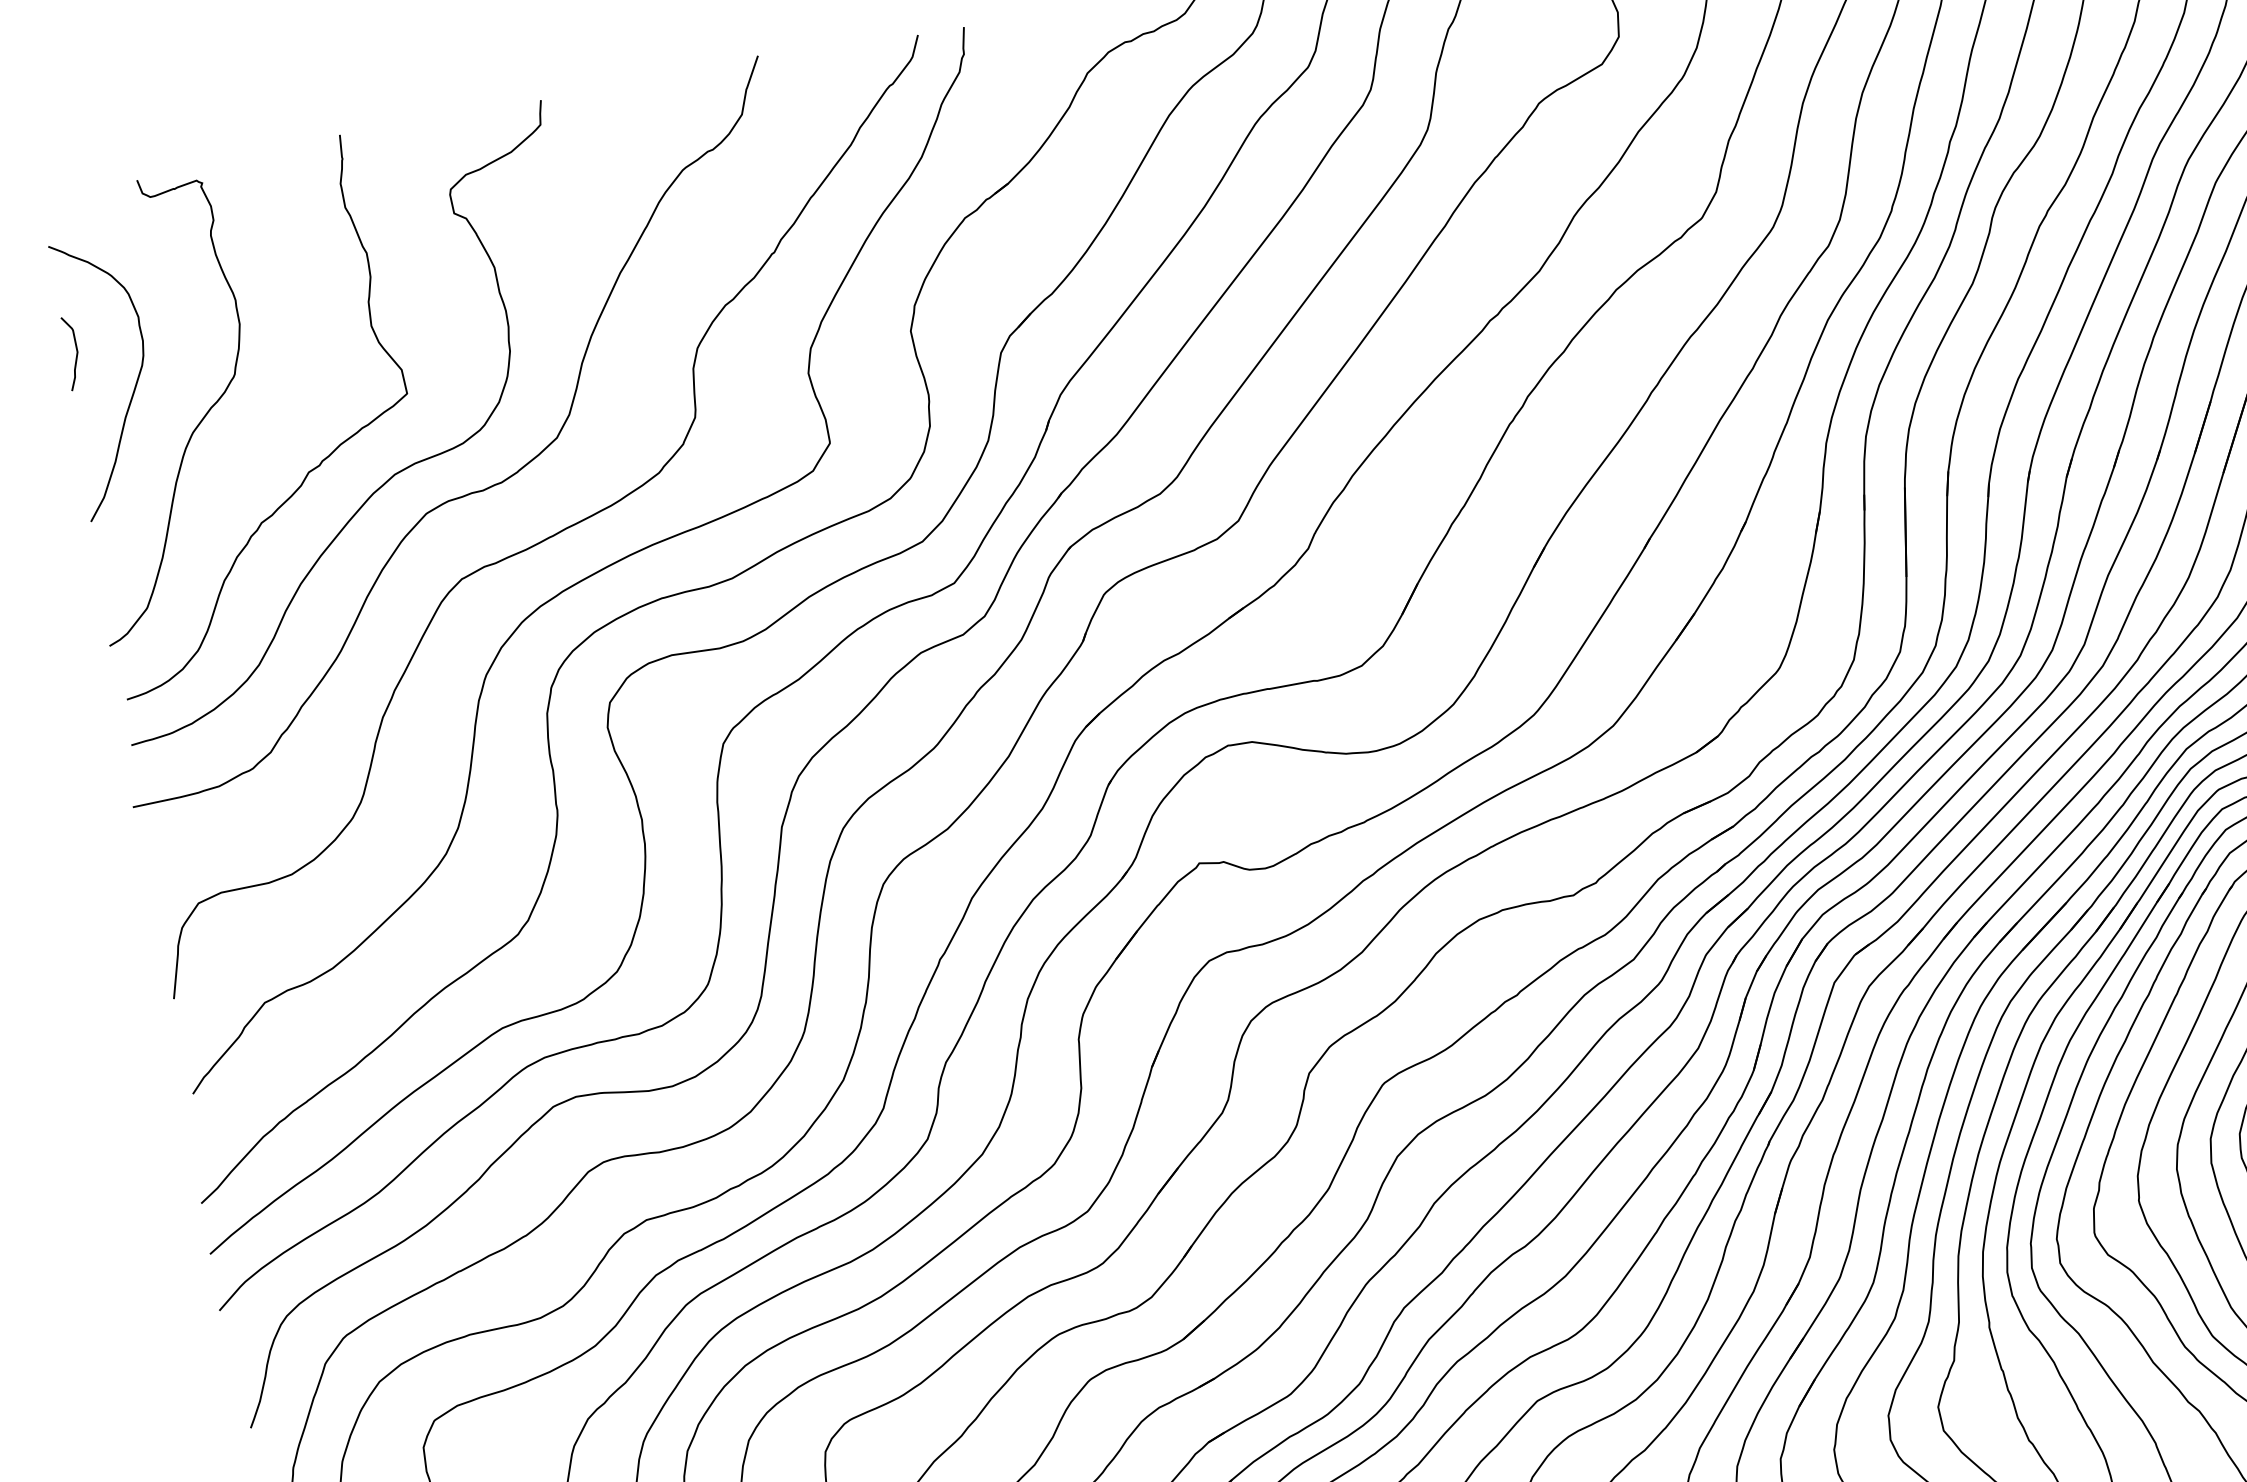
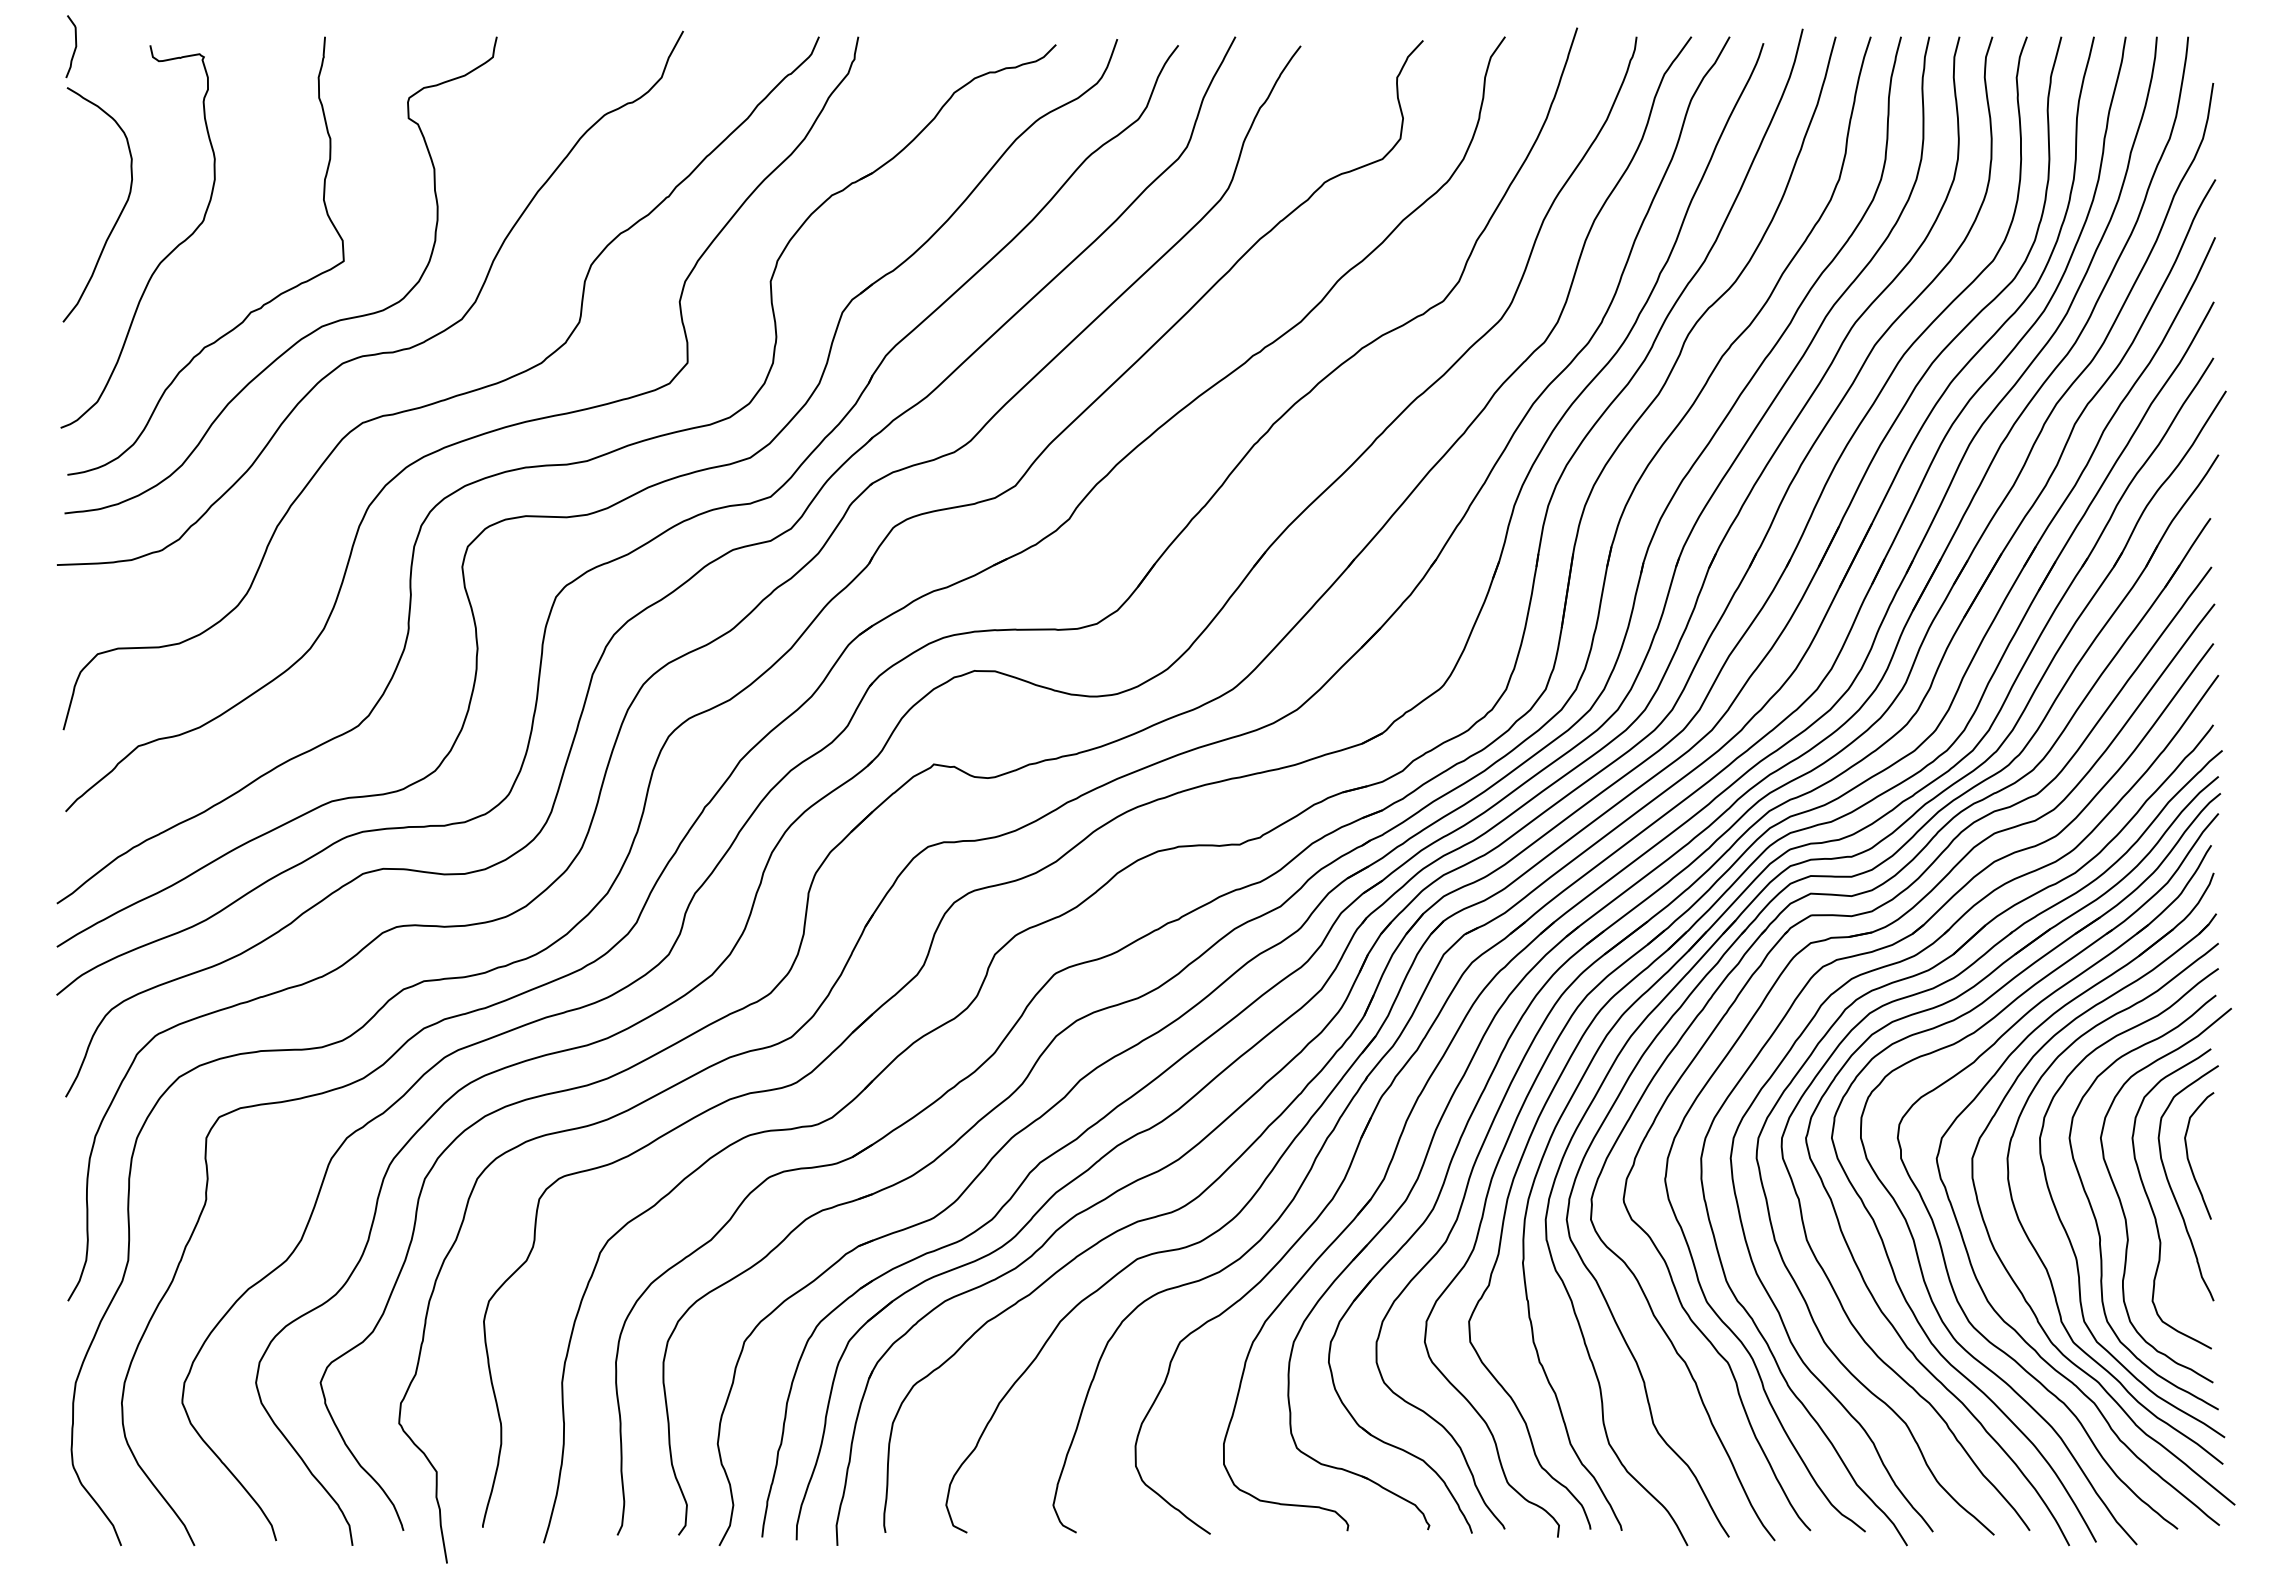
curve: (75, 354) -> (74, 48), moved

